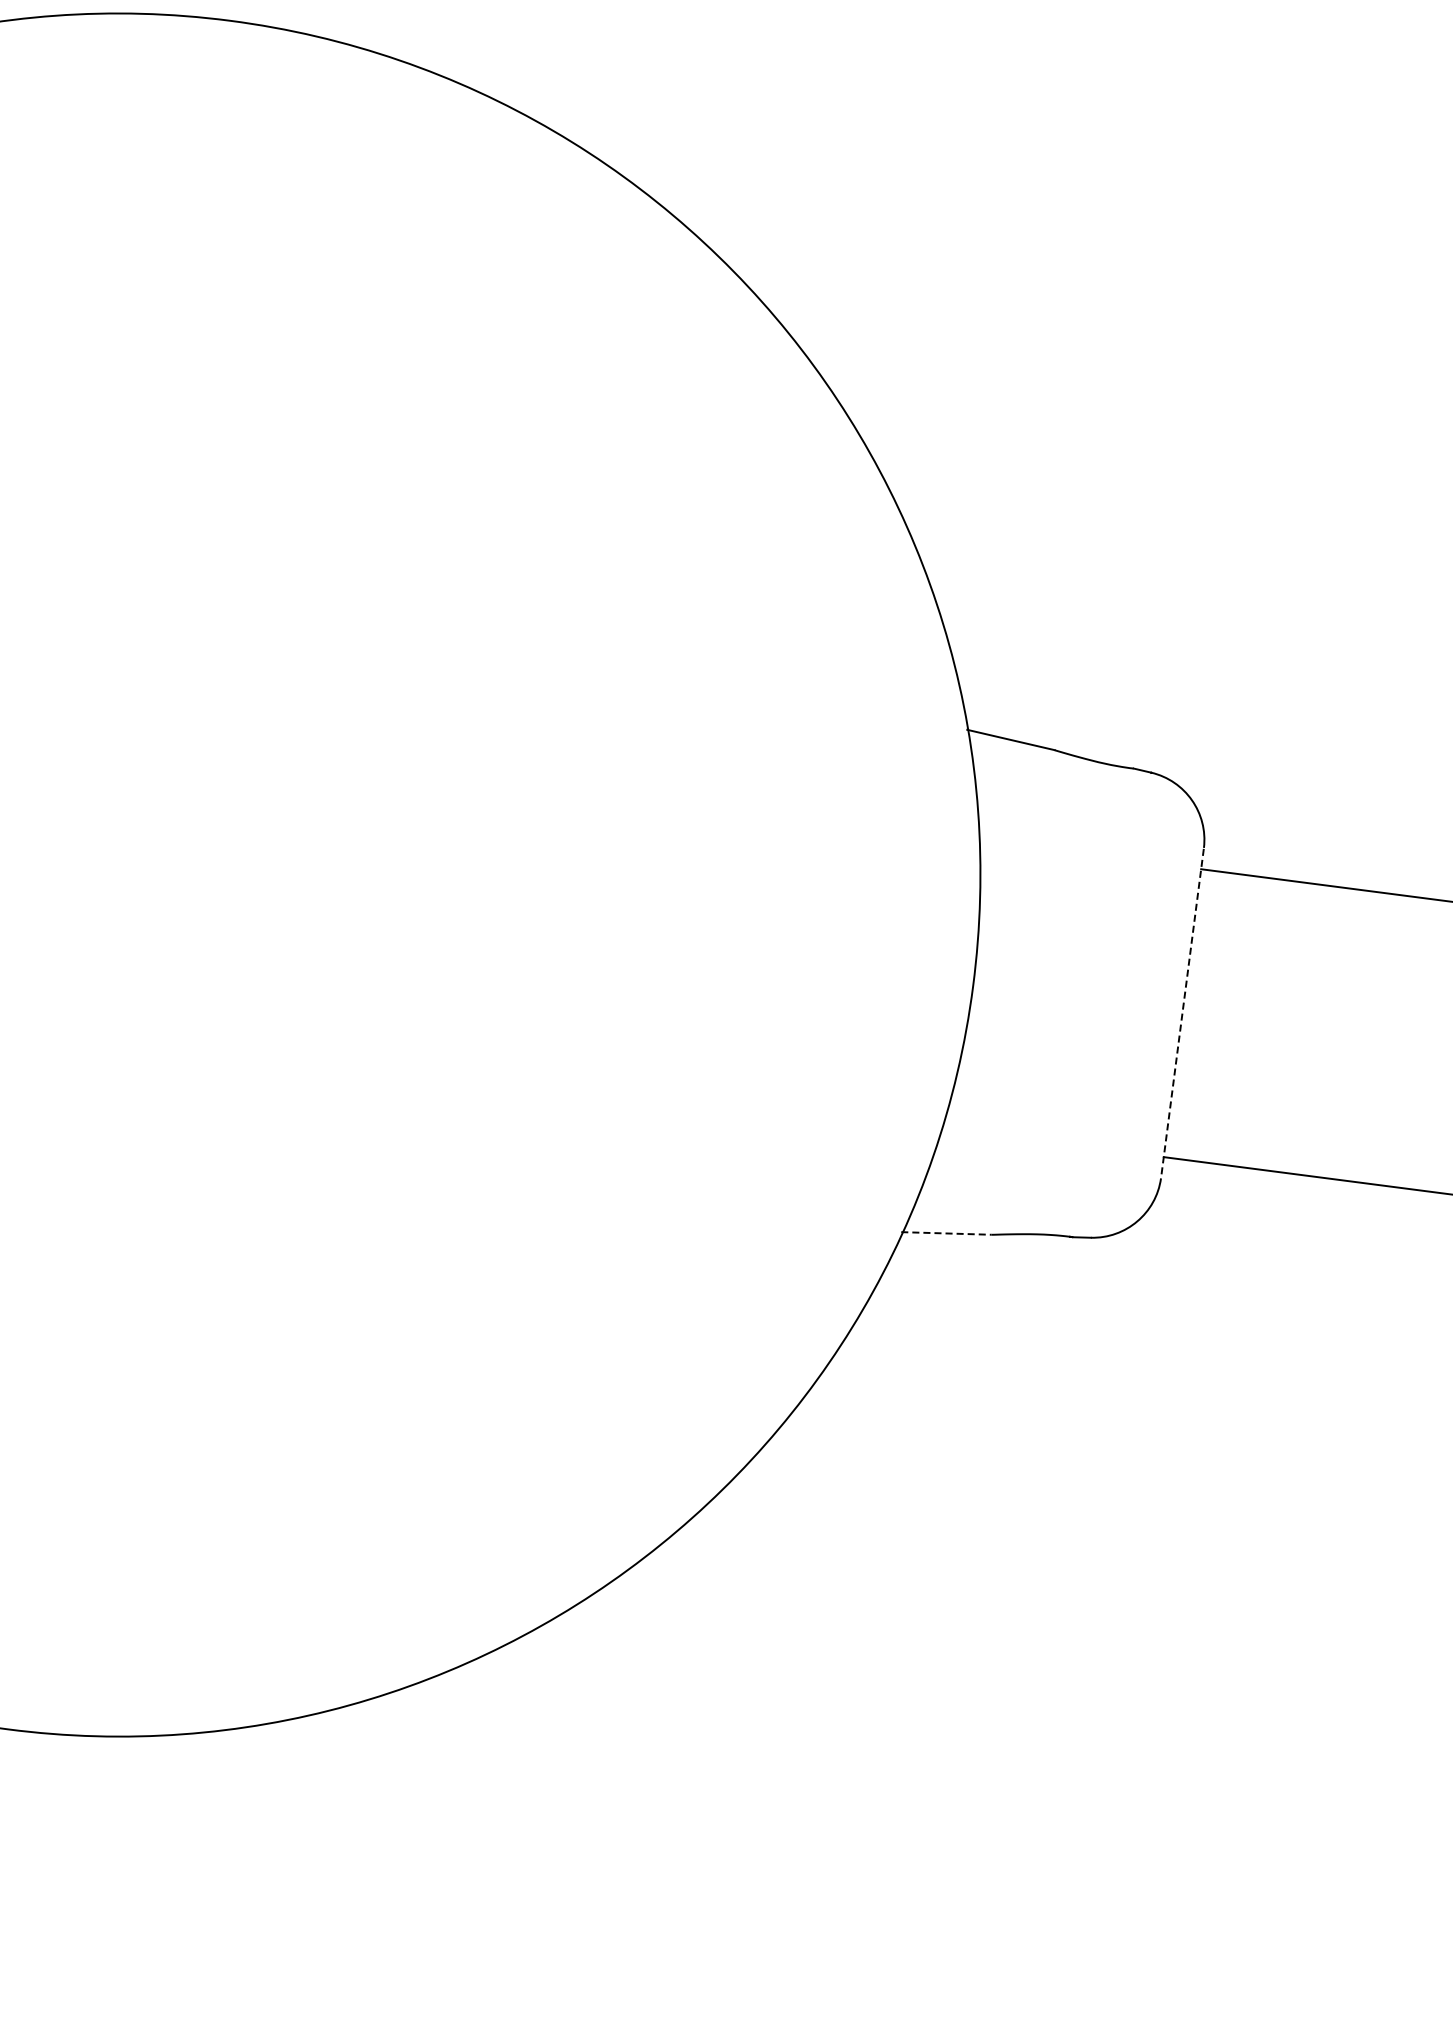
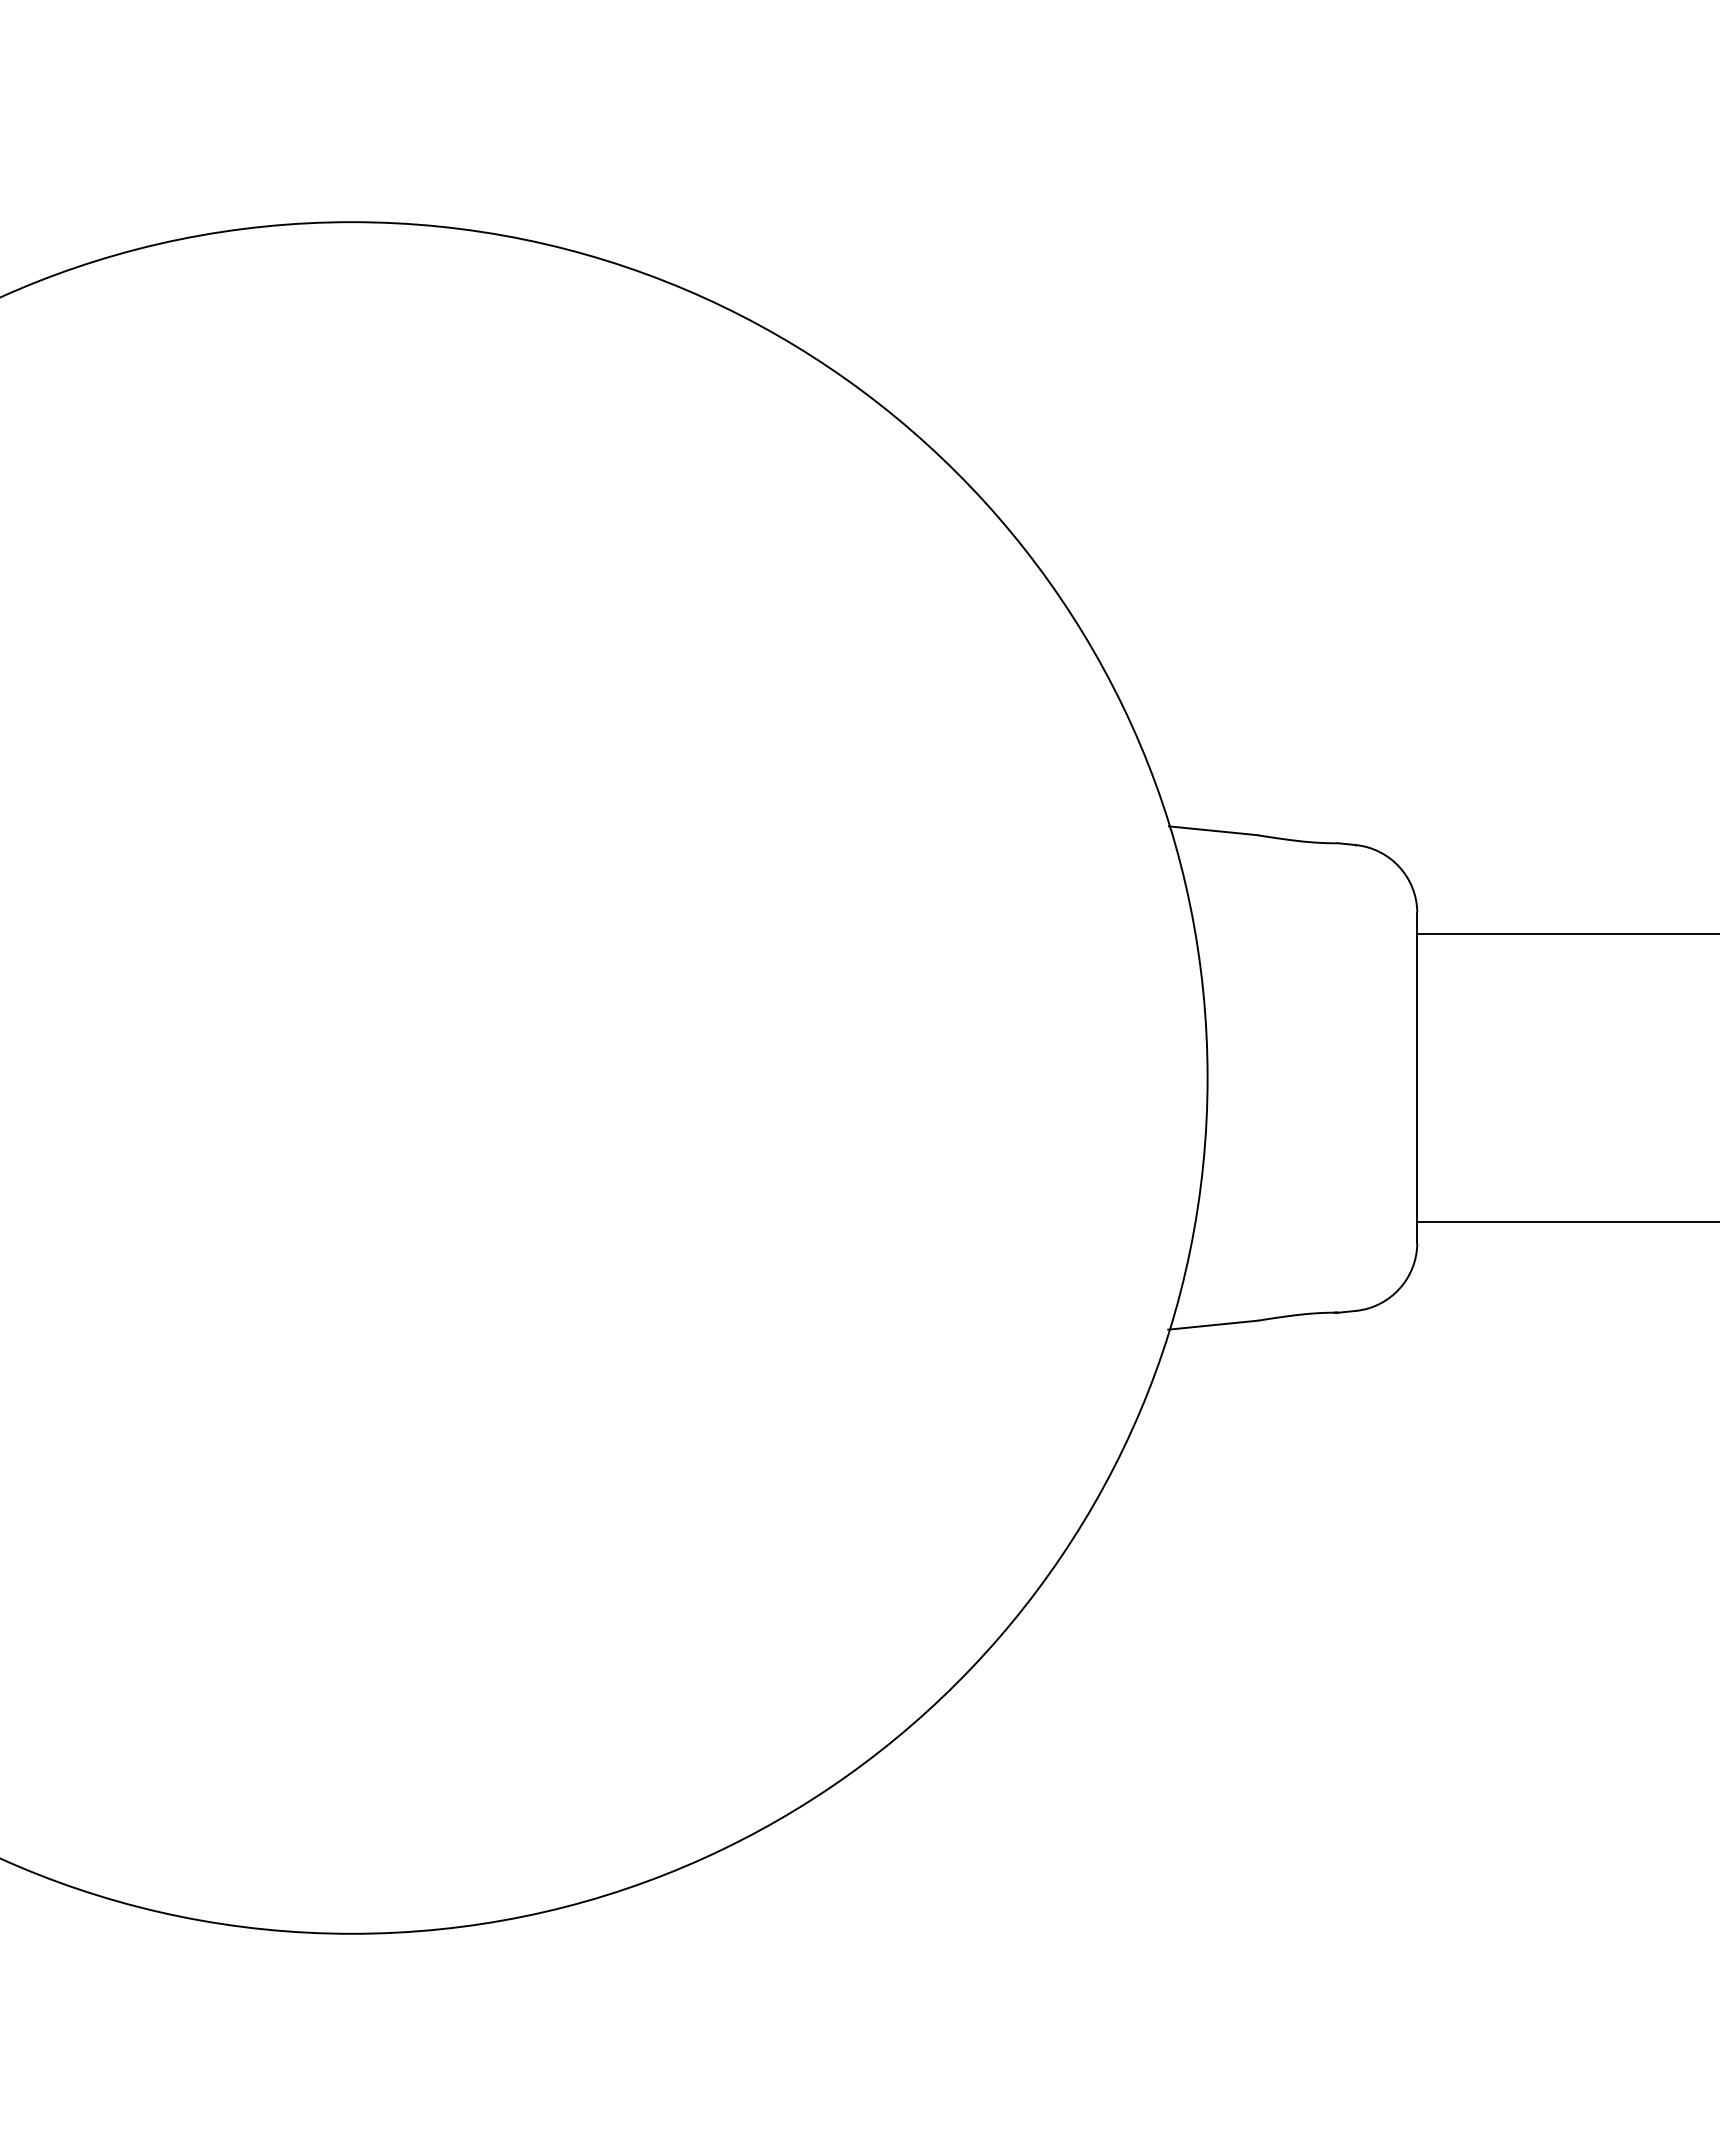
line: (1182, 1013) -> (1417, 1078), dashed -> solid
line: (945, 1233) -> (1212, 1325), dashed -> solid

